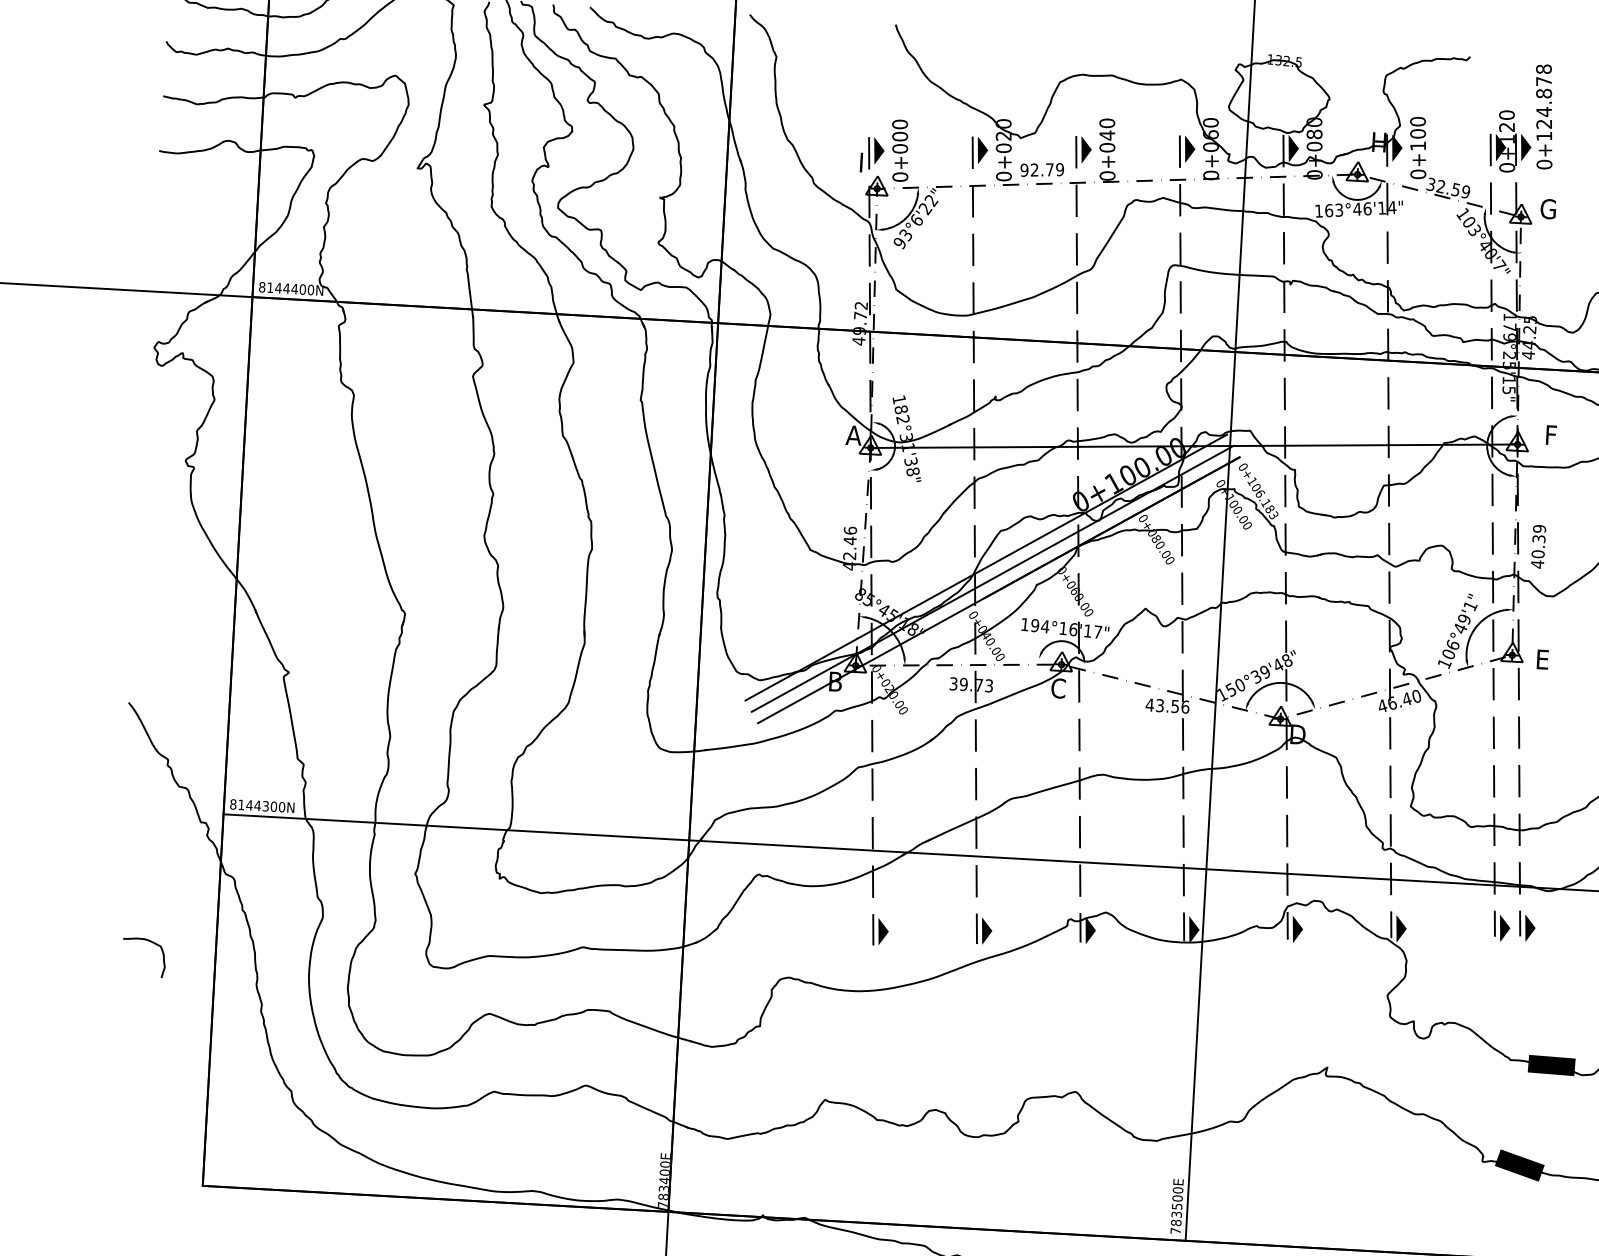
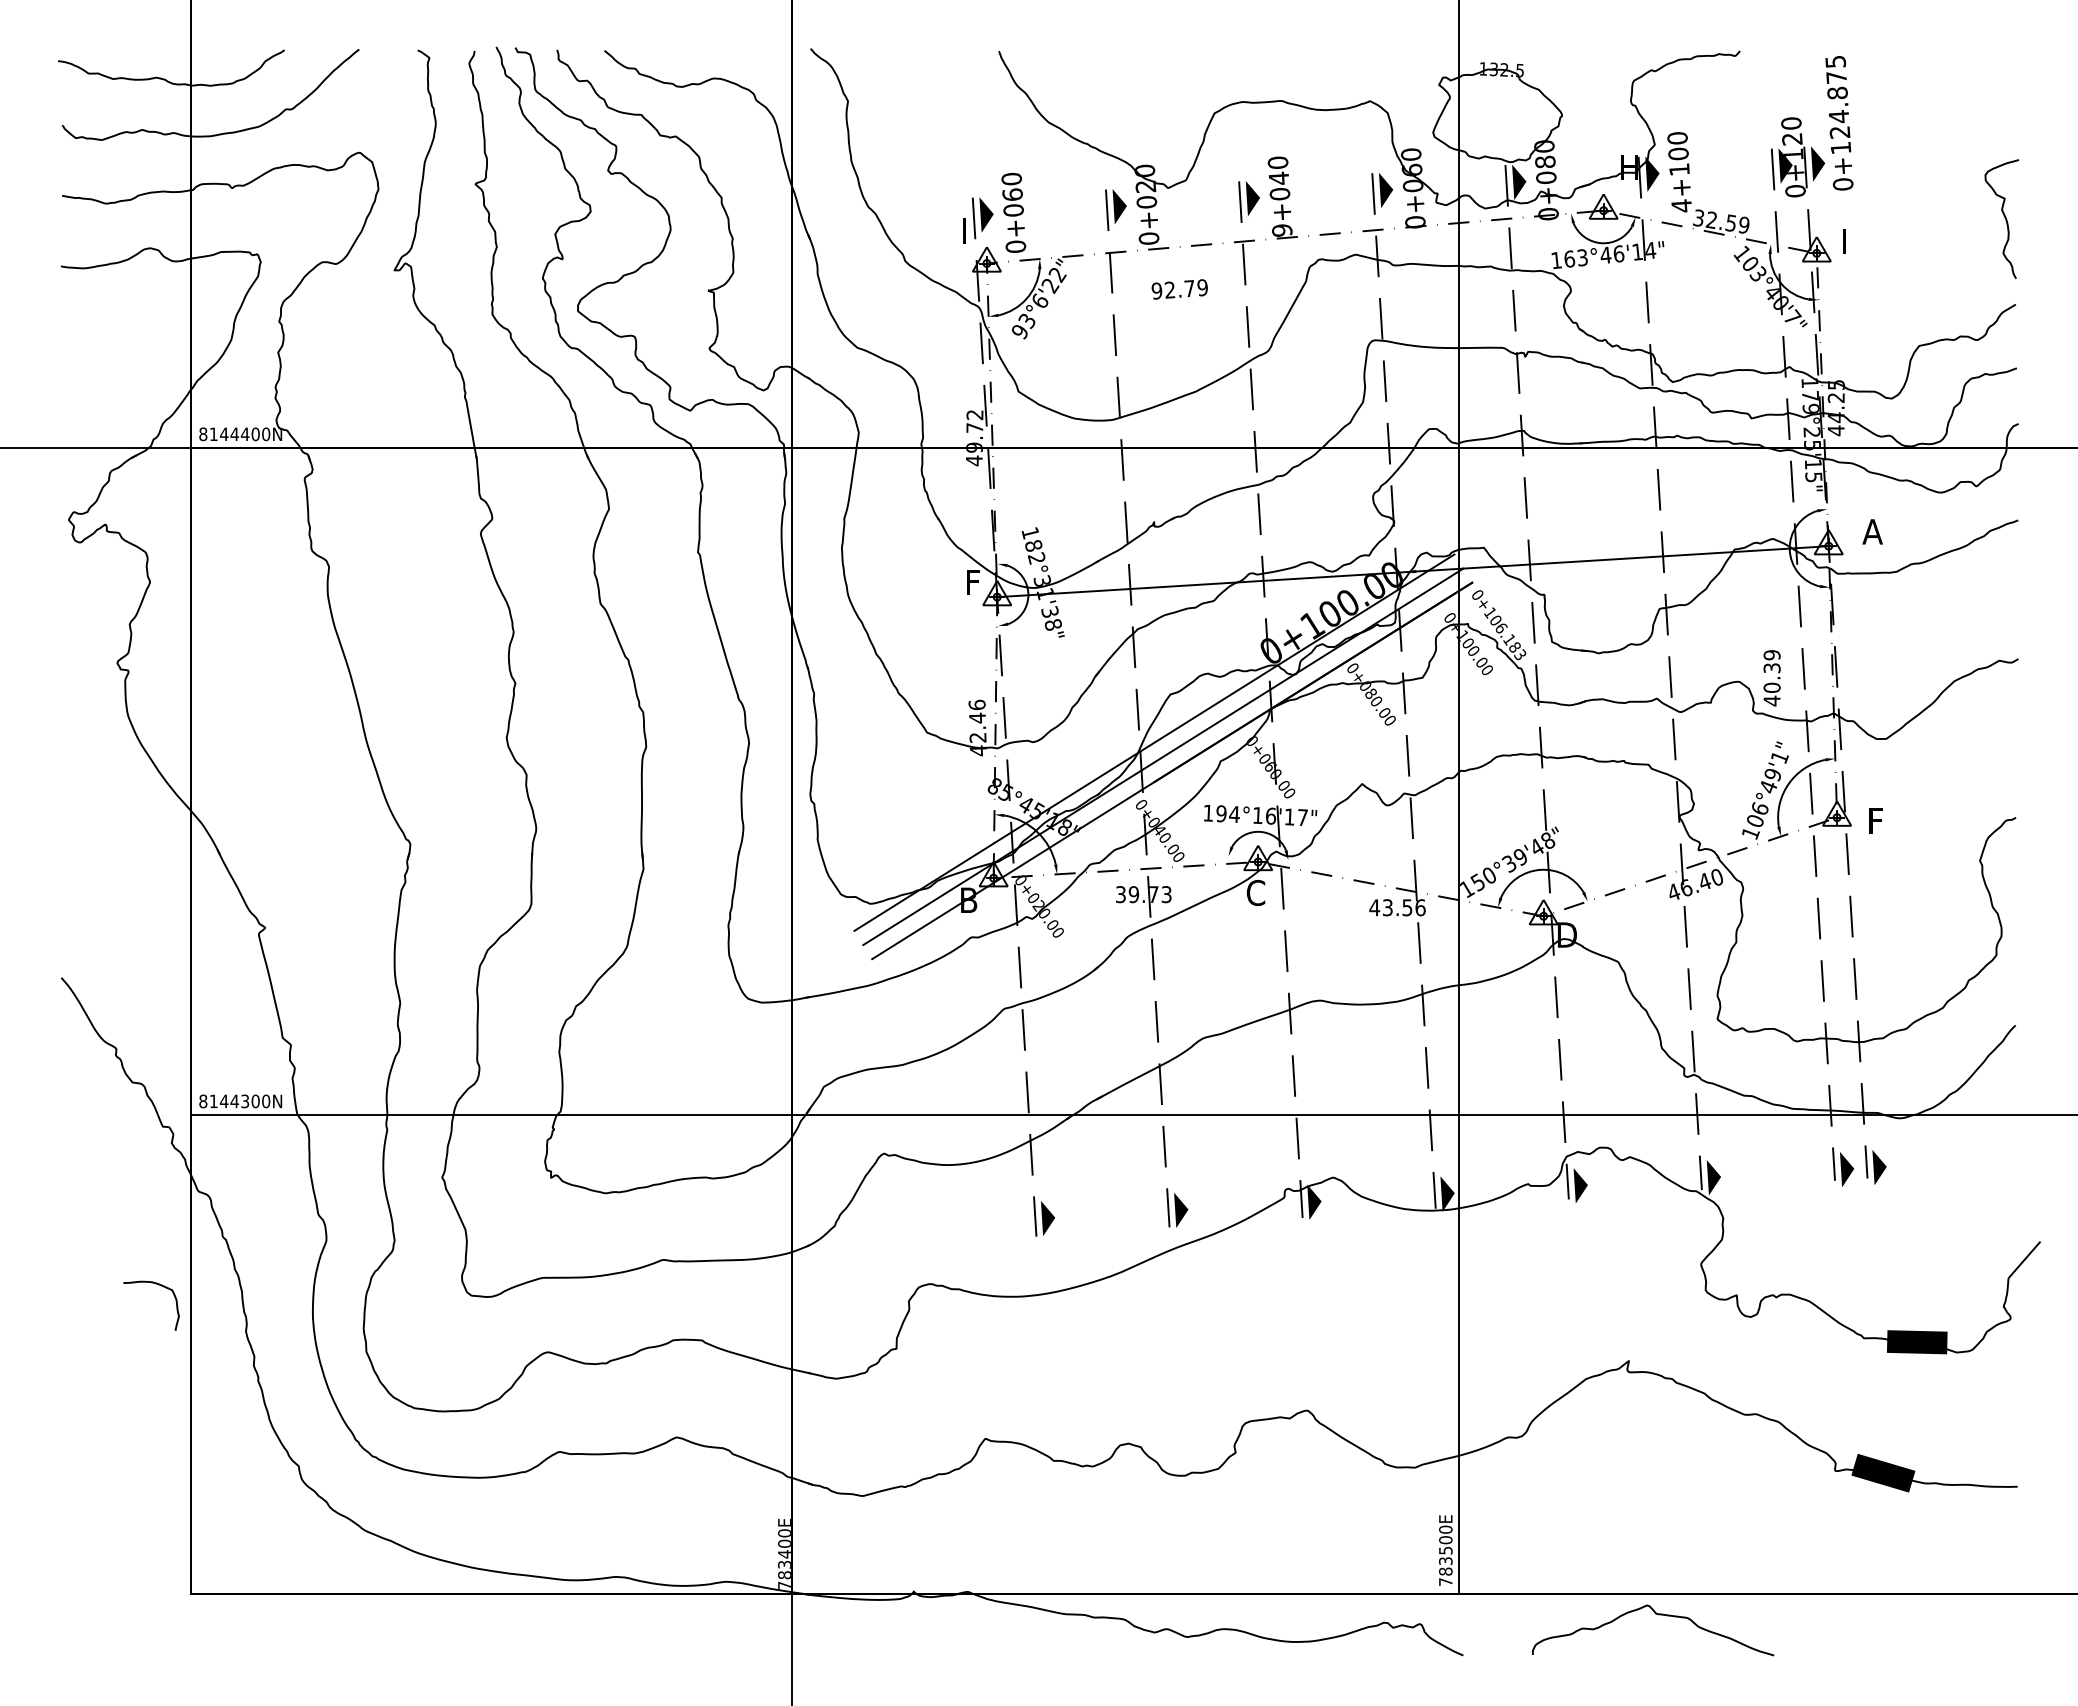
text: (1543, 68) -> (1835, 61), 0+124.878 -> 0+124.875
text: (900, 136) -> (1012, 194), 0+000 -> 0+060
text: (1042, 170) -> (1179, 289), moved
text: (1418, 173) -> (1681, 205), 0+100 -> 4+100
text: (1107, 176) -> (1282, 230), 0+040 -> 9+040
text: (1548, 209) -> (1851, 241), G -> I
text: (853, 434) -> (974, 581), A -> F
text: (1552, 434) -> (1872, 531), F -> A
text: (1538, 546) -> (1771, 678), moved
text: (1544, 659) -> (1878, 820), E -> F
curve: (150, 942) -> (158, 1285), moved

